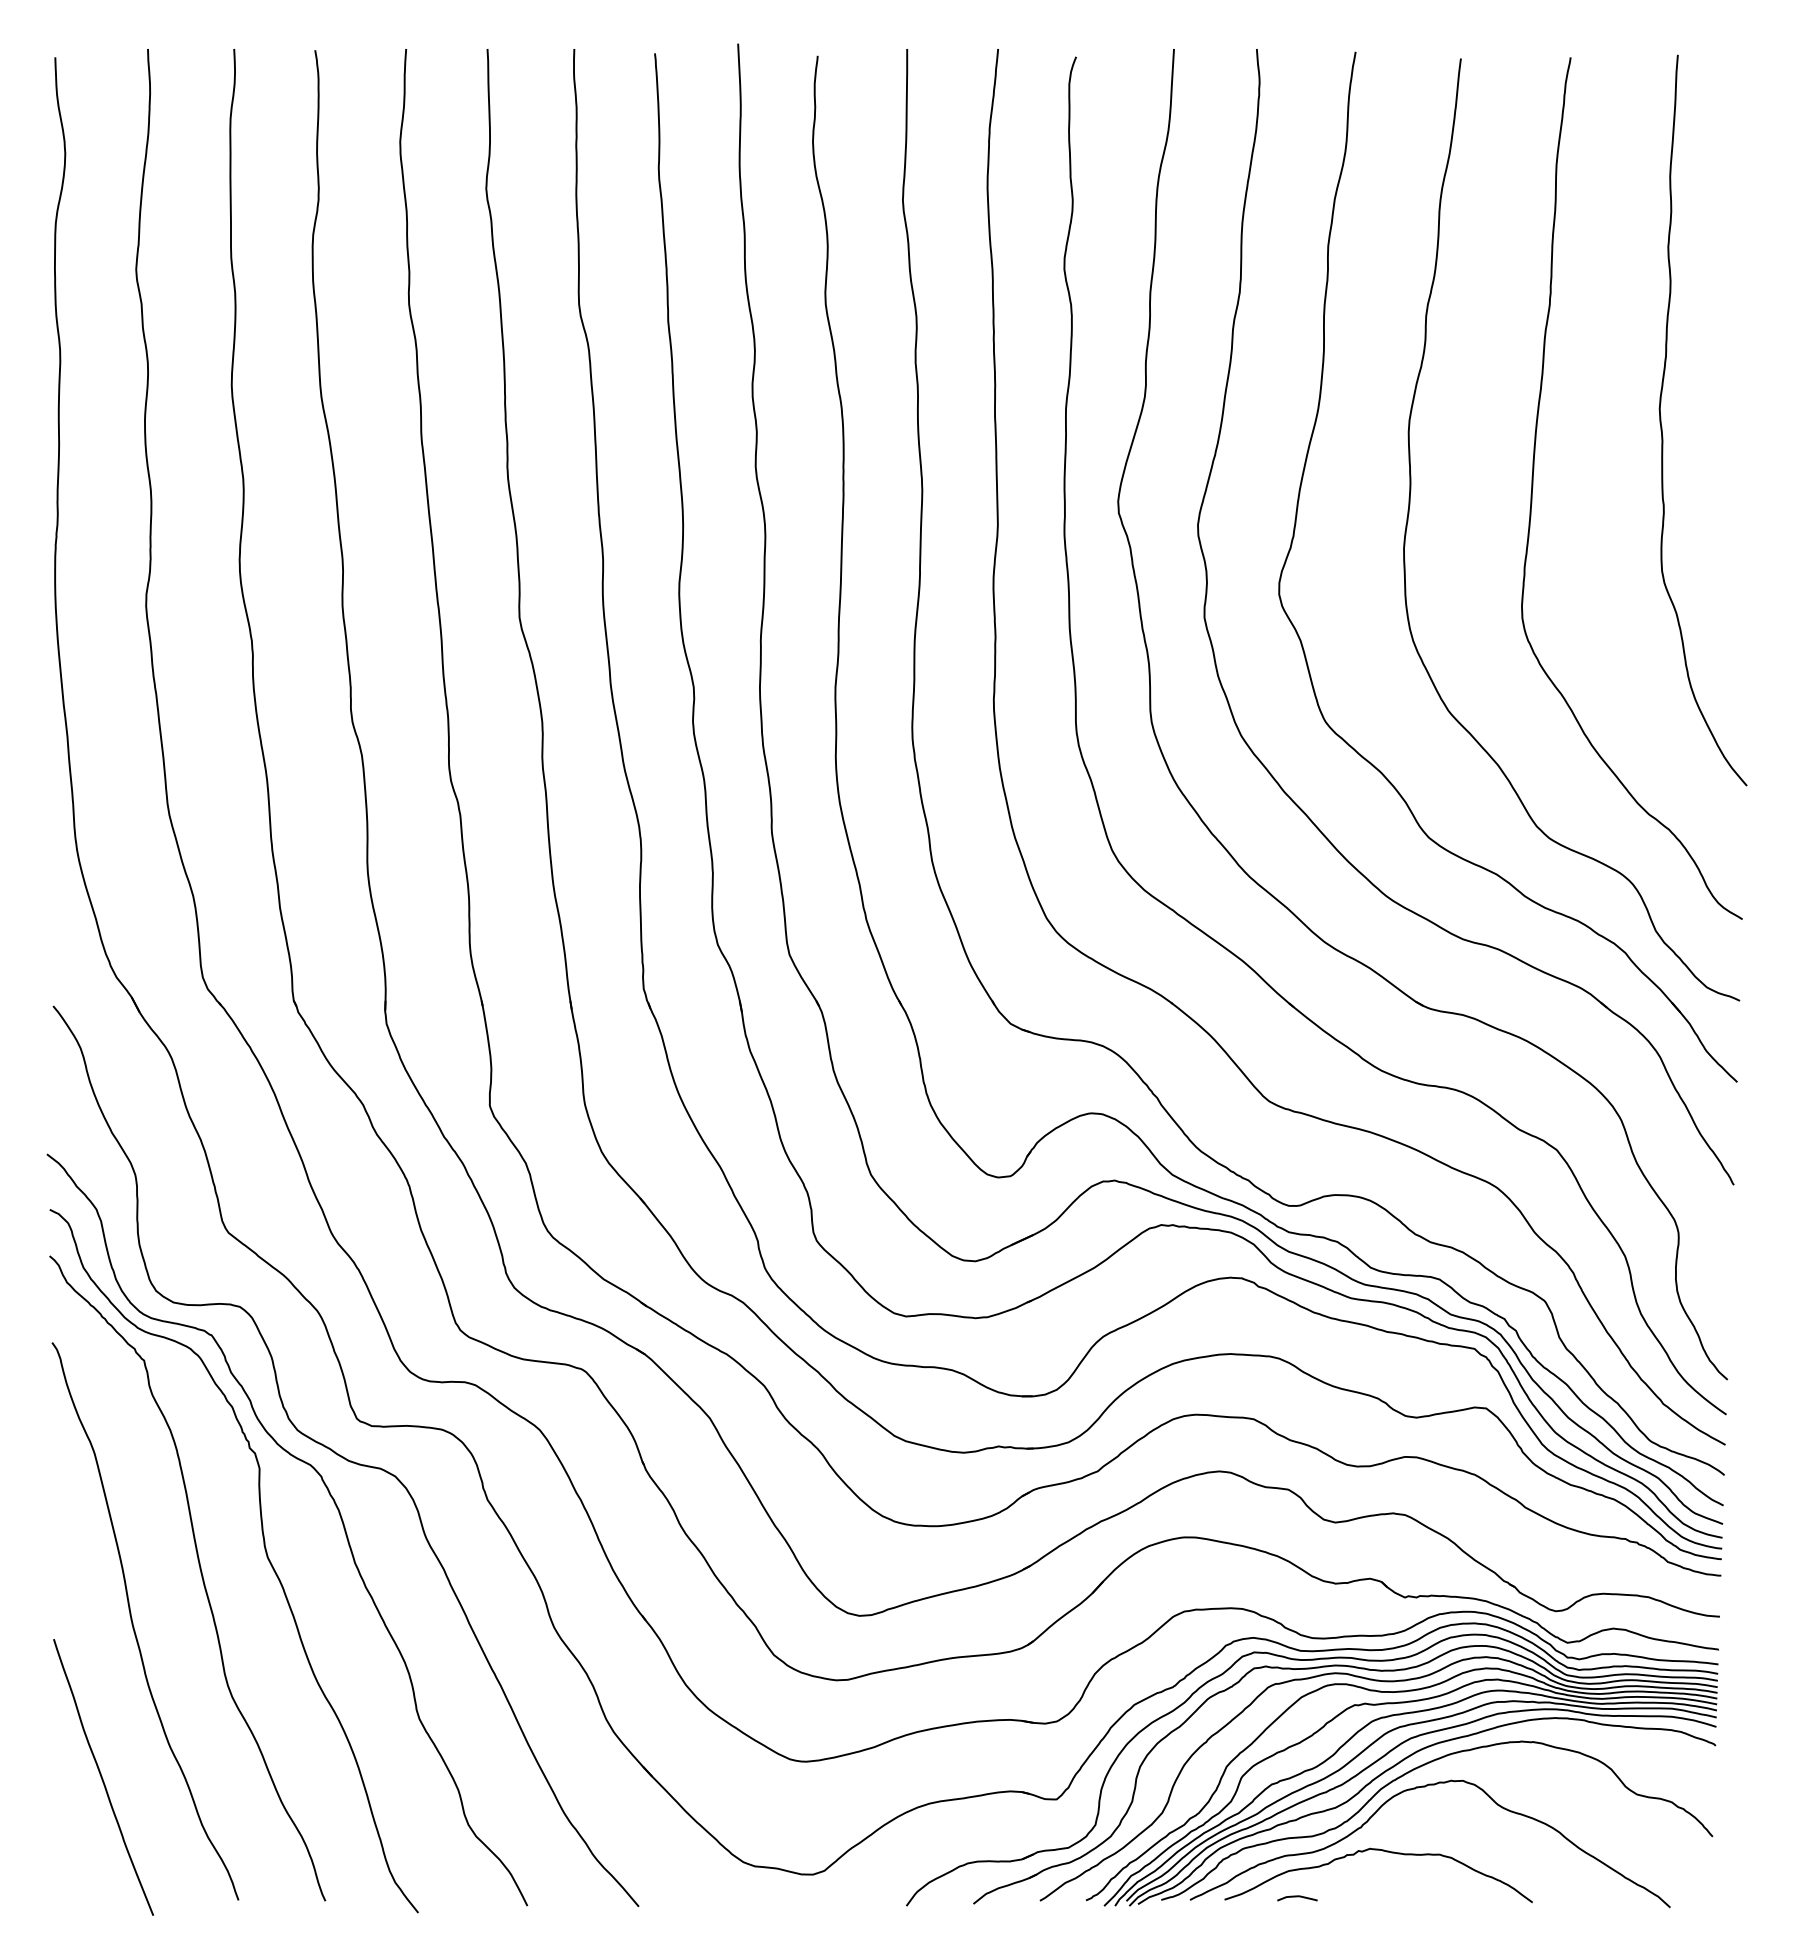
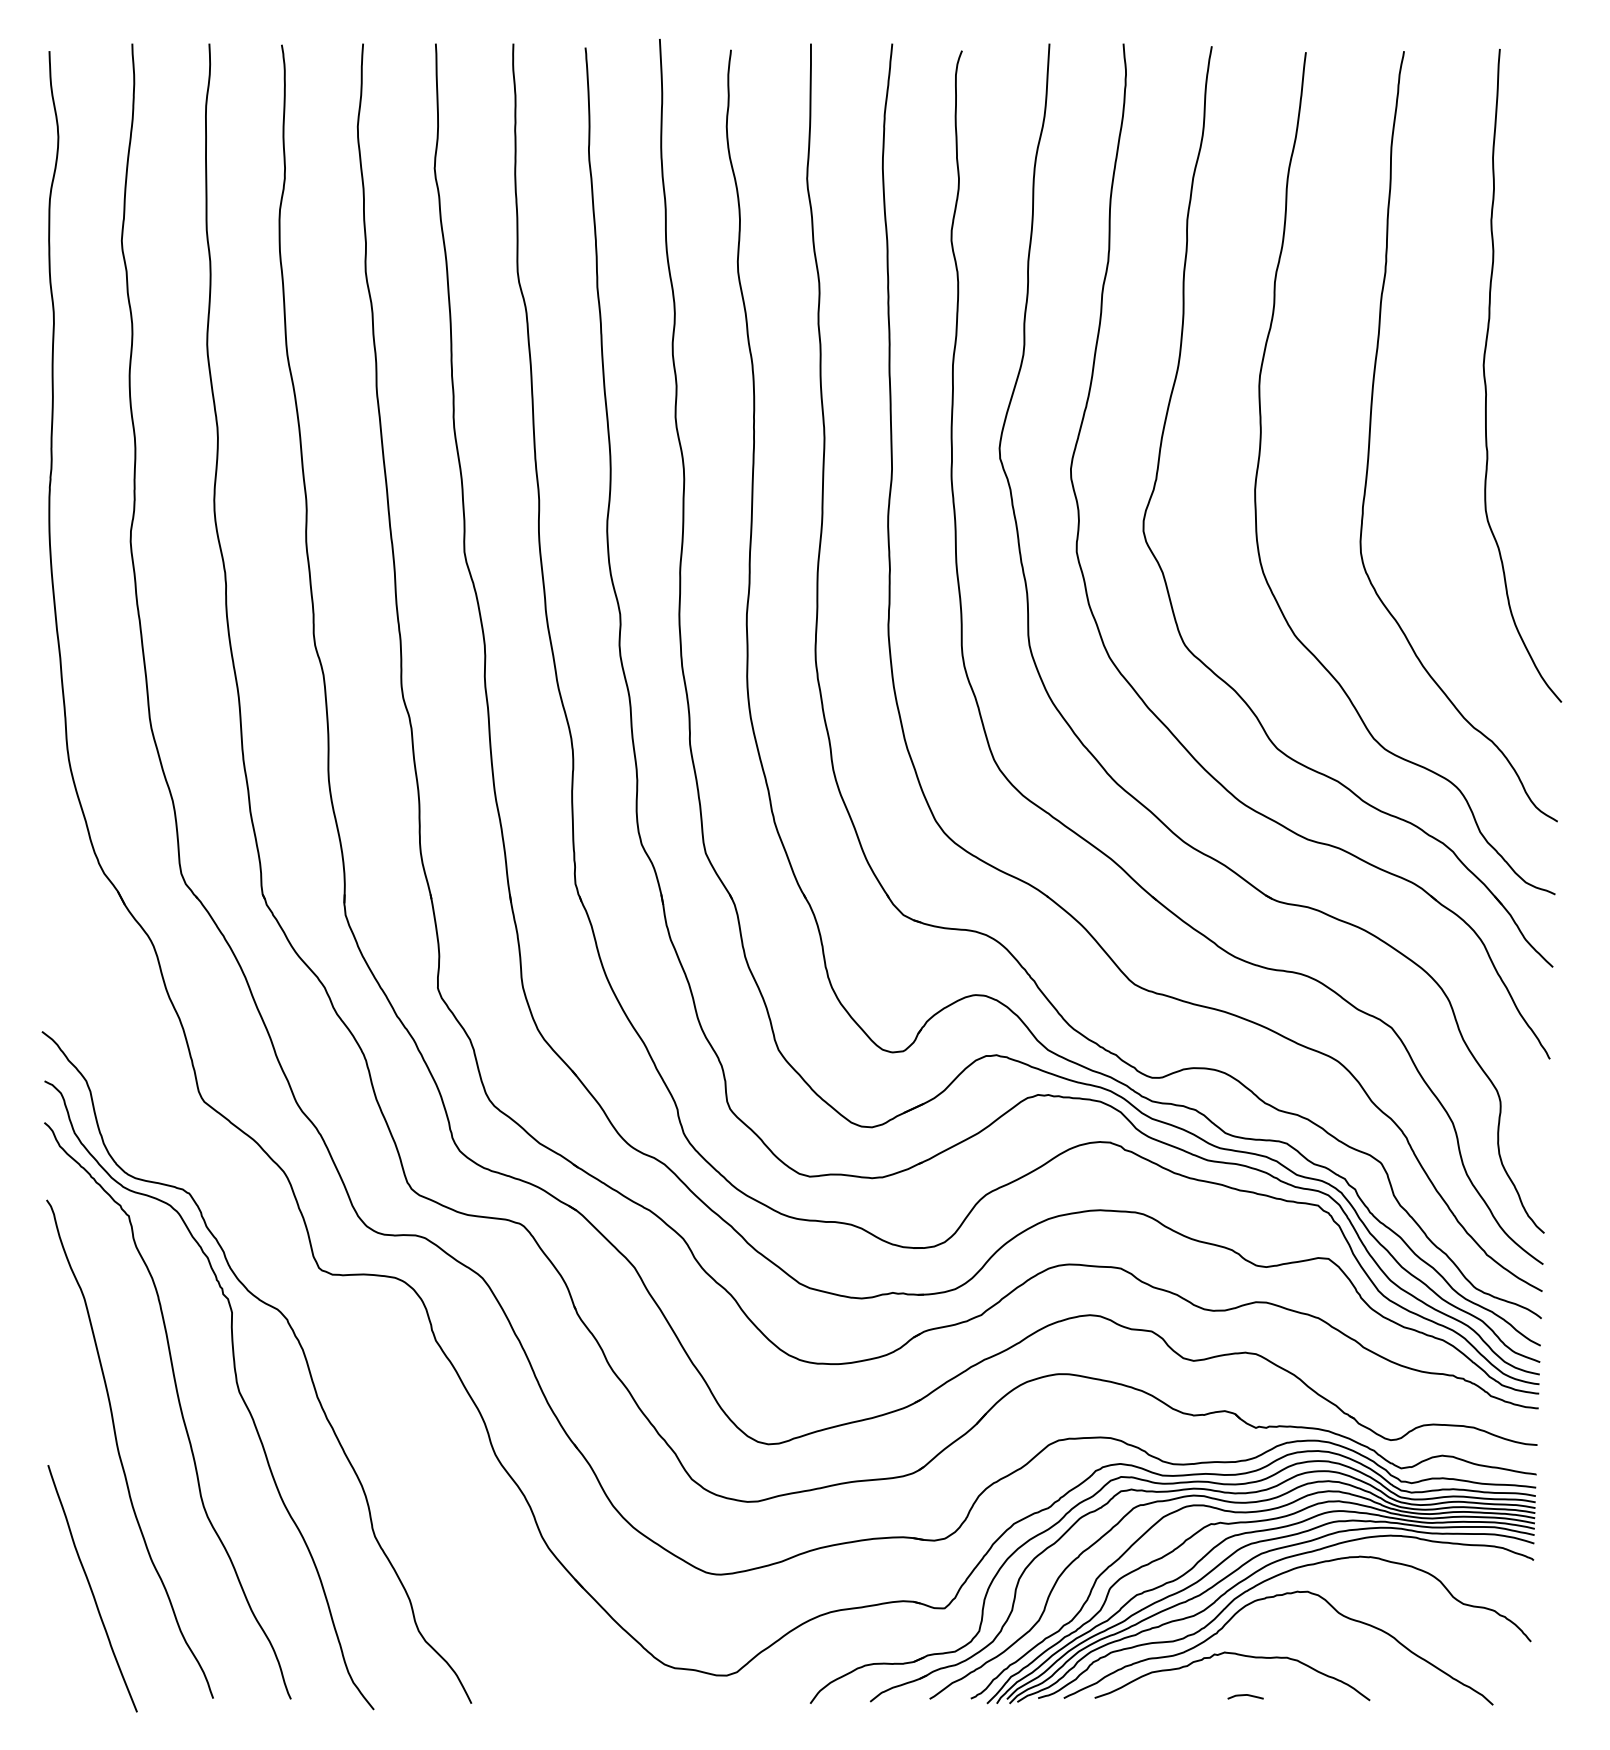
curve: (345, 1457) -> (308, 1302), removed
curve: (1297, 1897) -> (1245, 1696), moved

